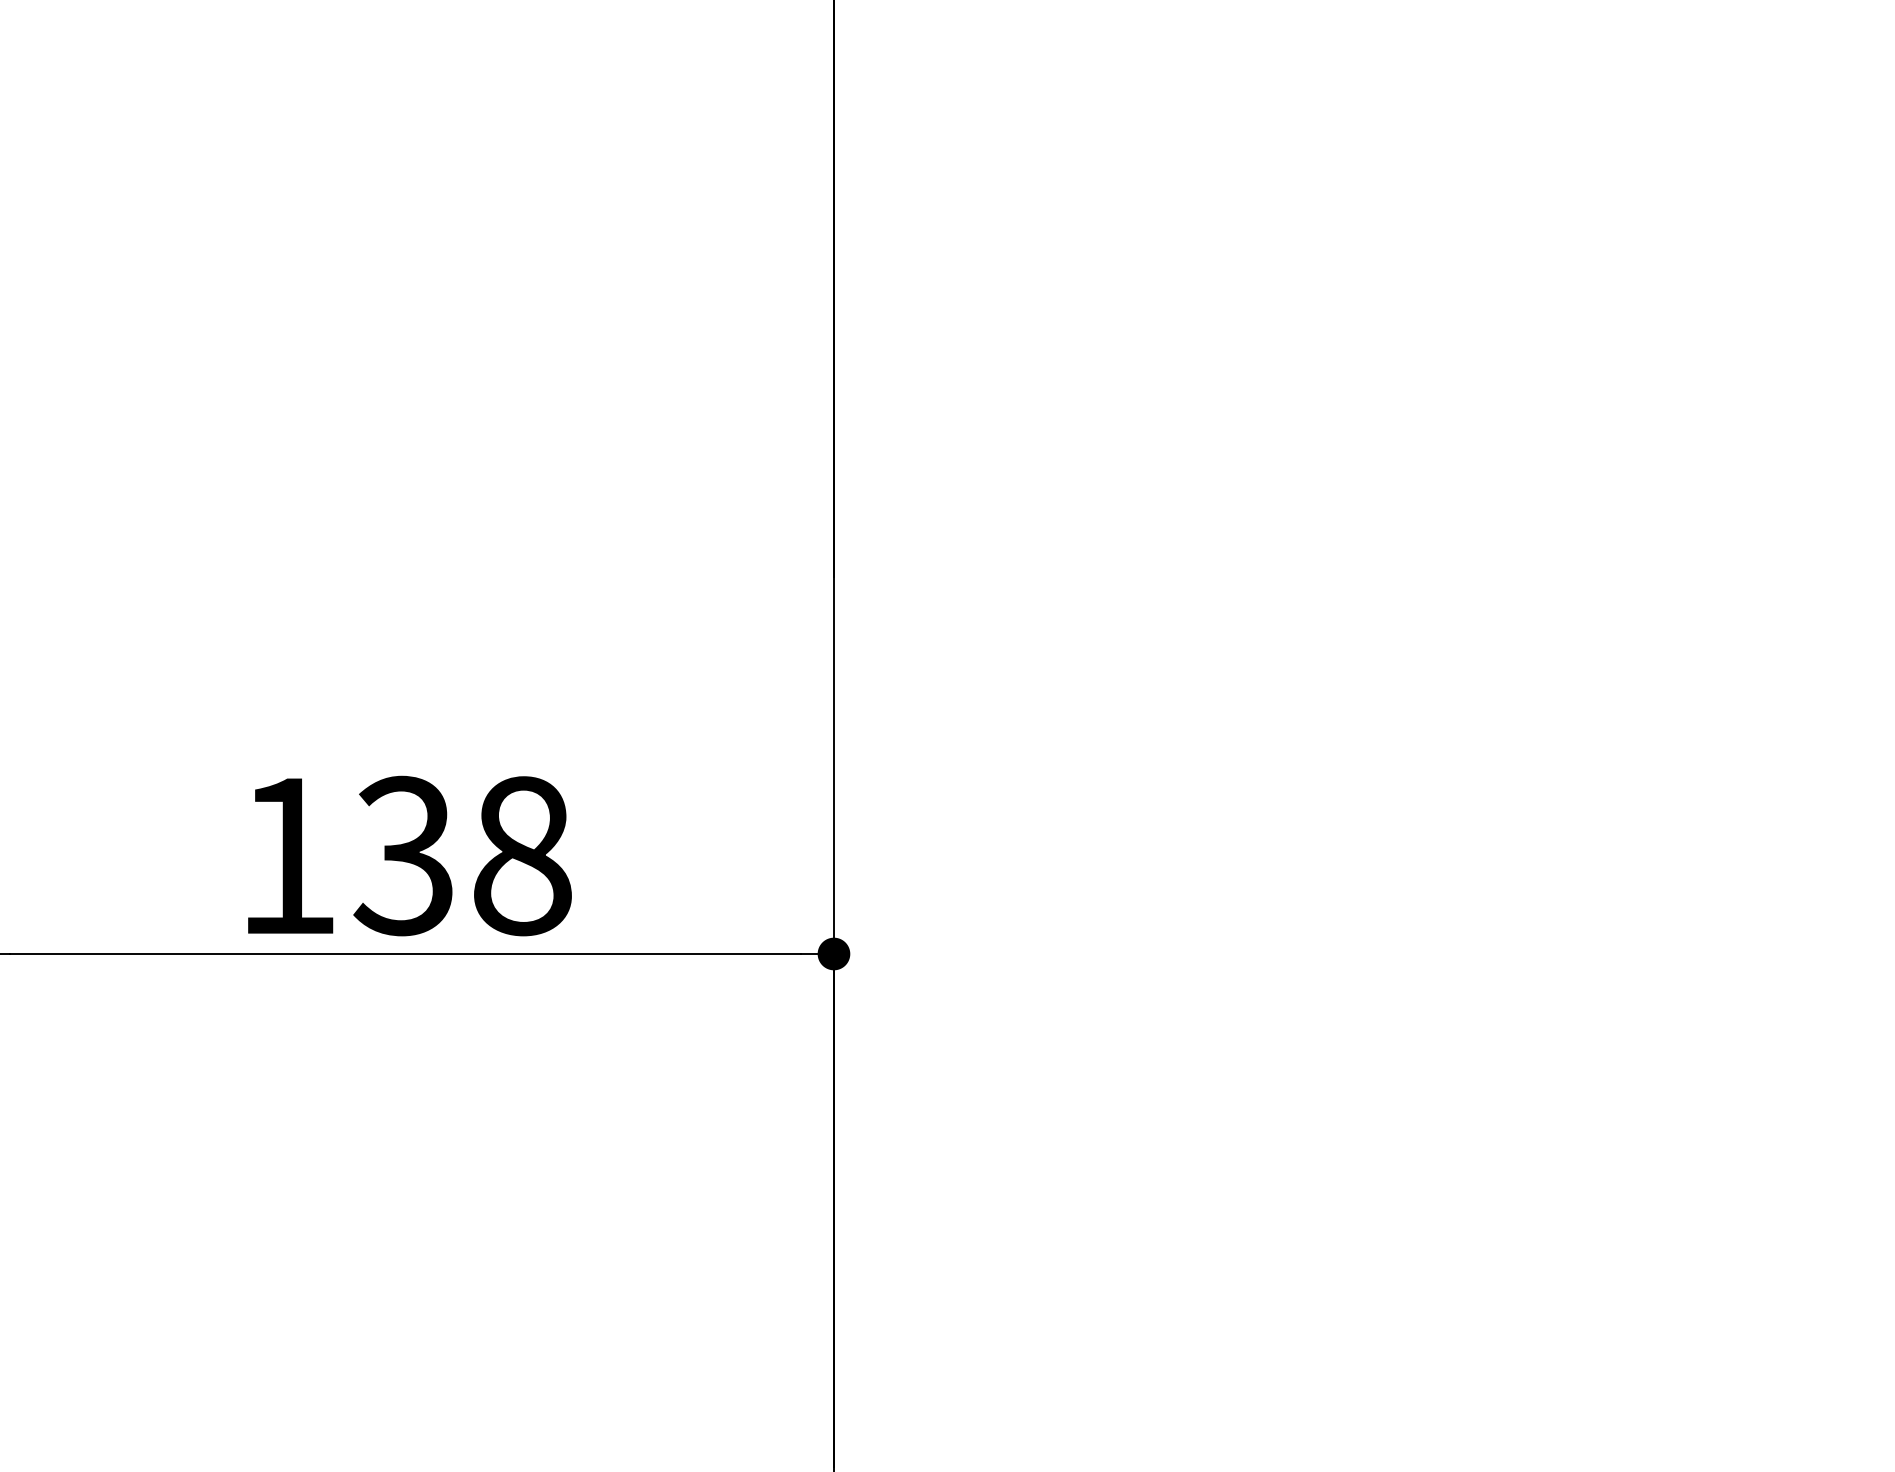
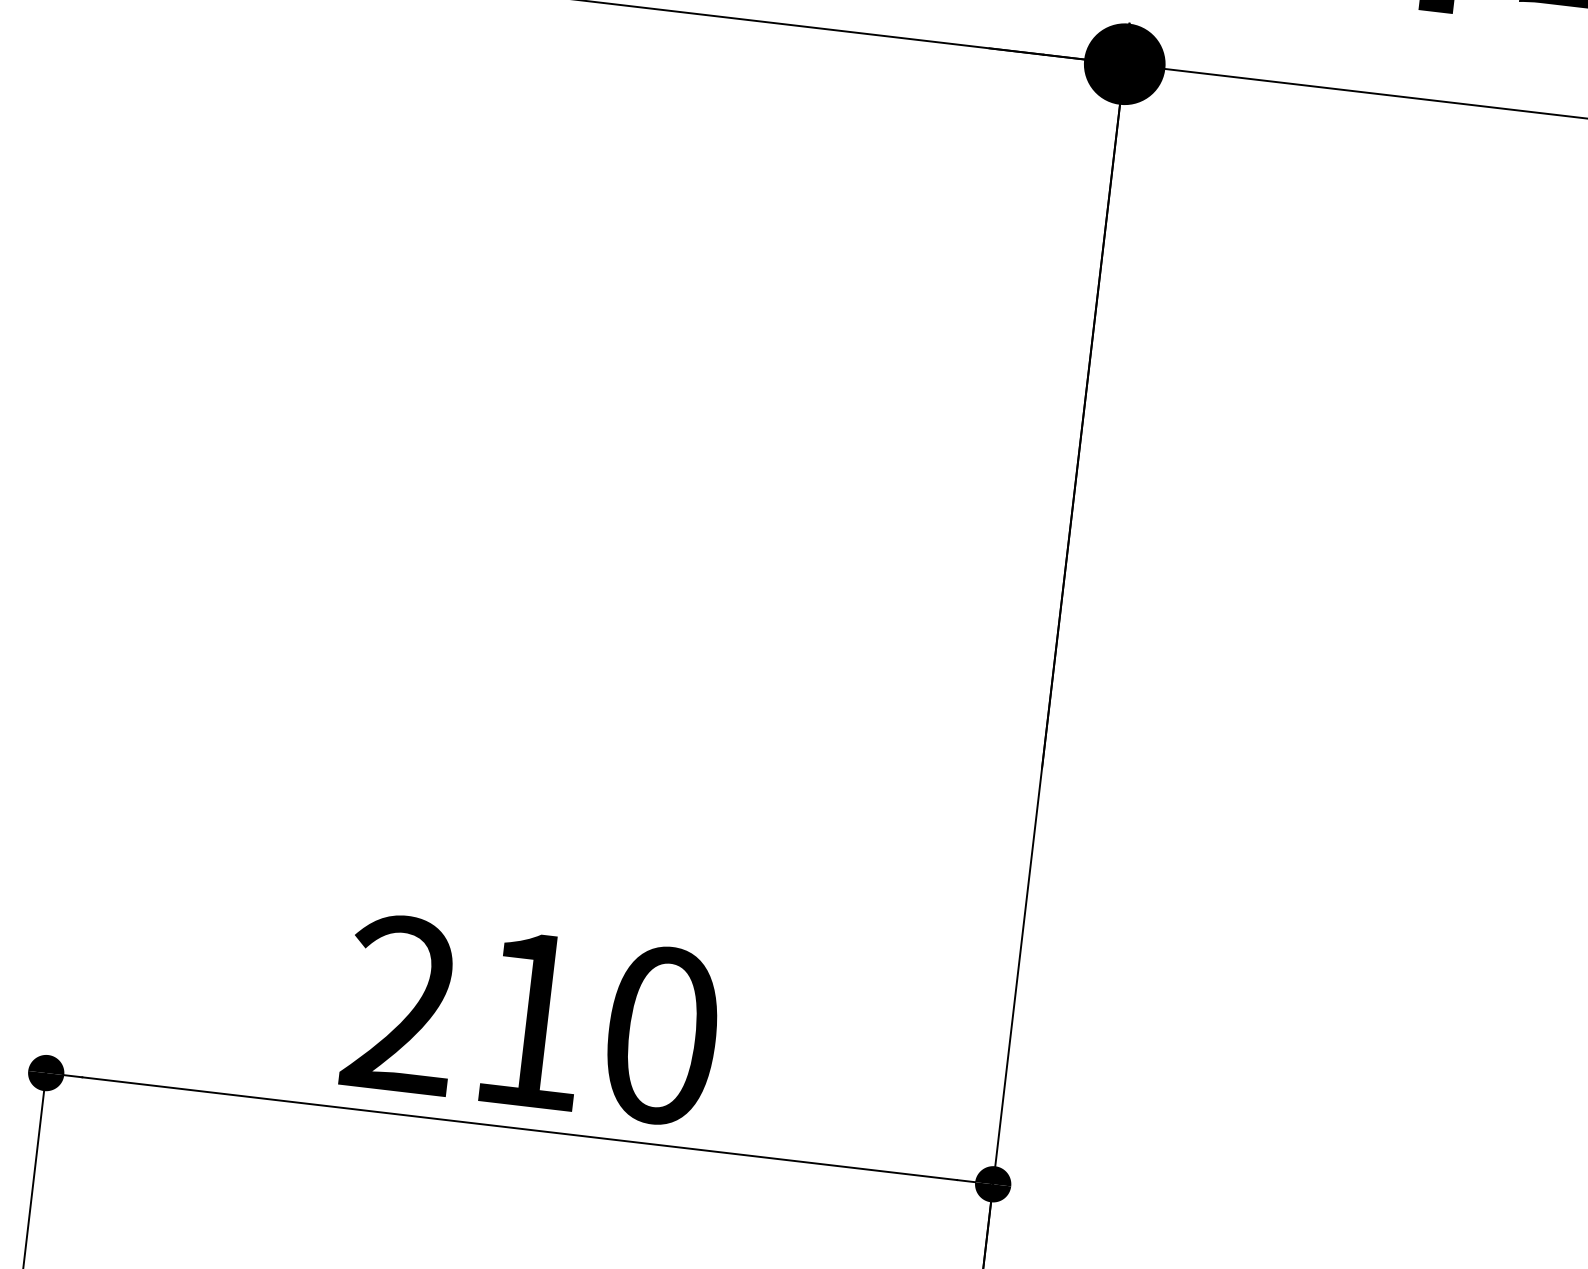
text: (404, 855) -> (531, 1019), 138 -> 210

